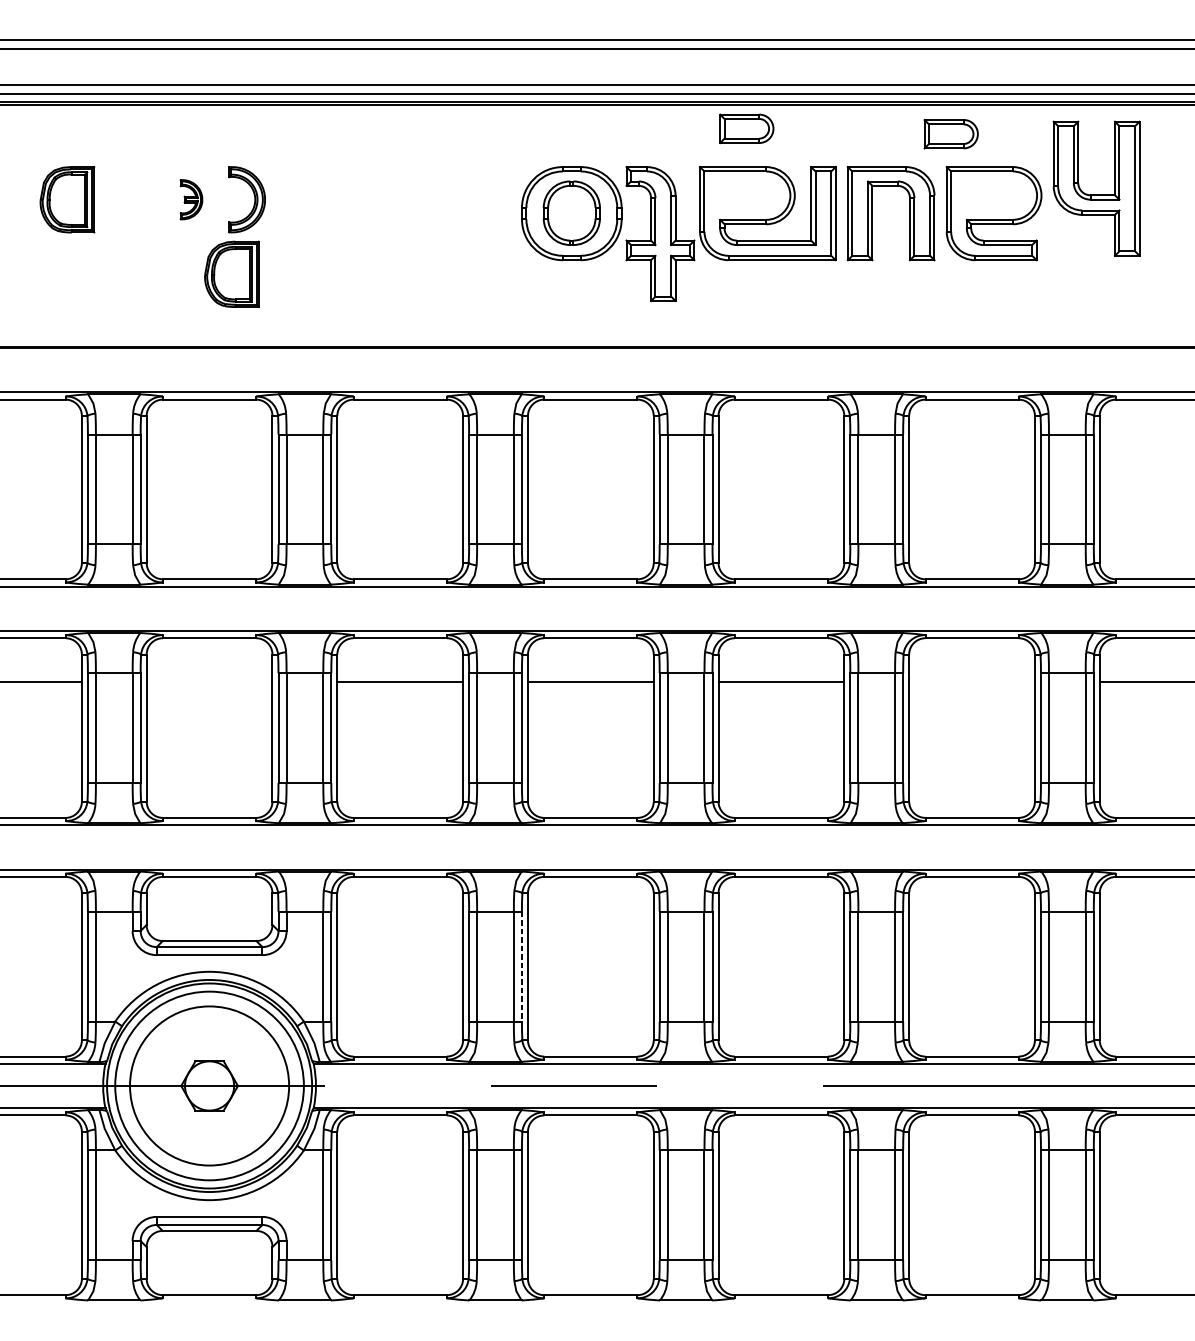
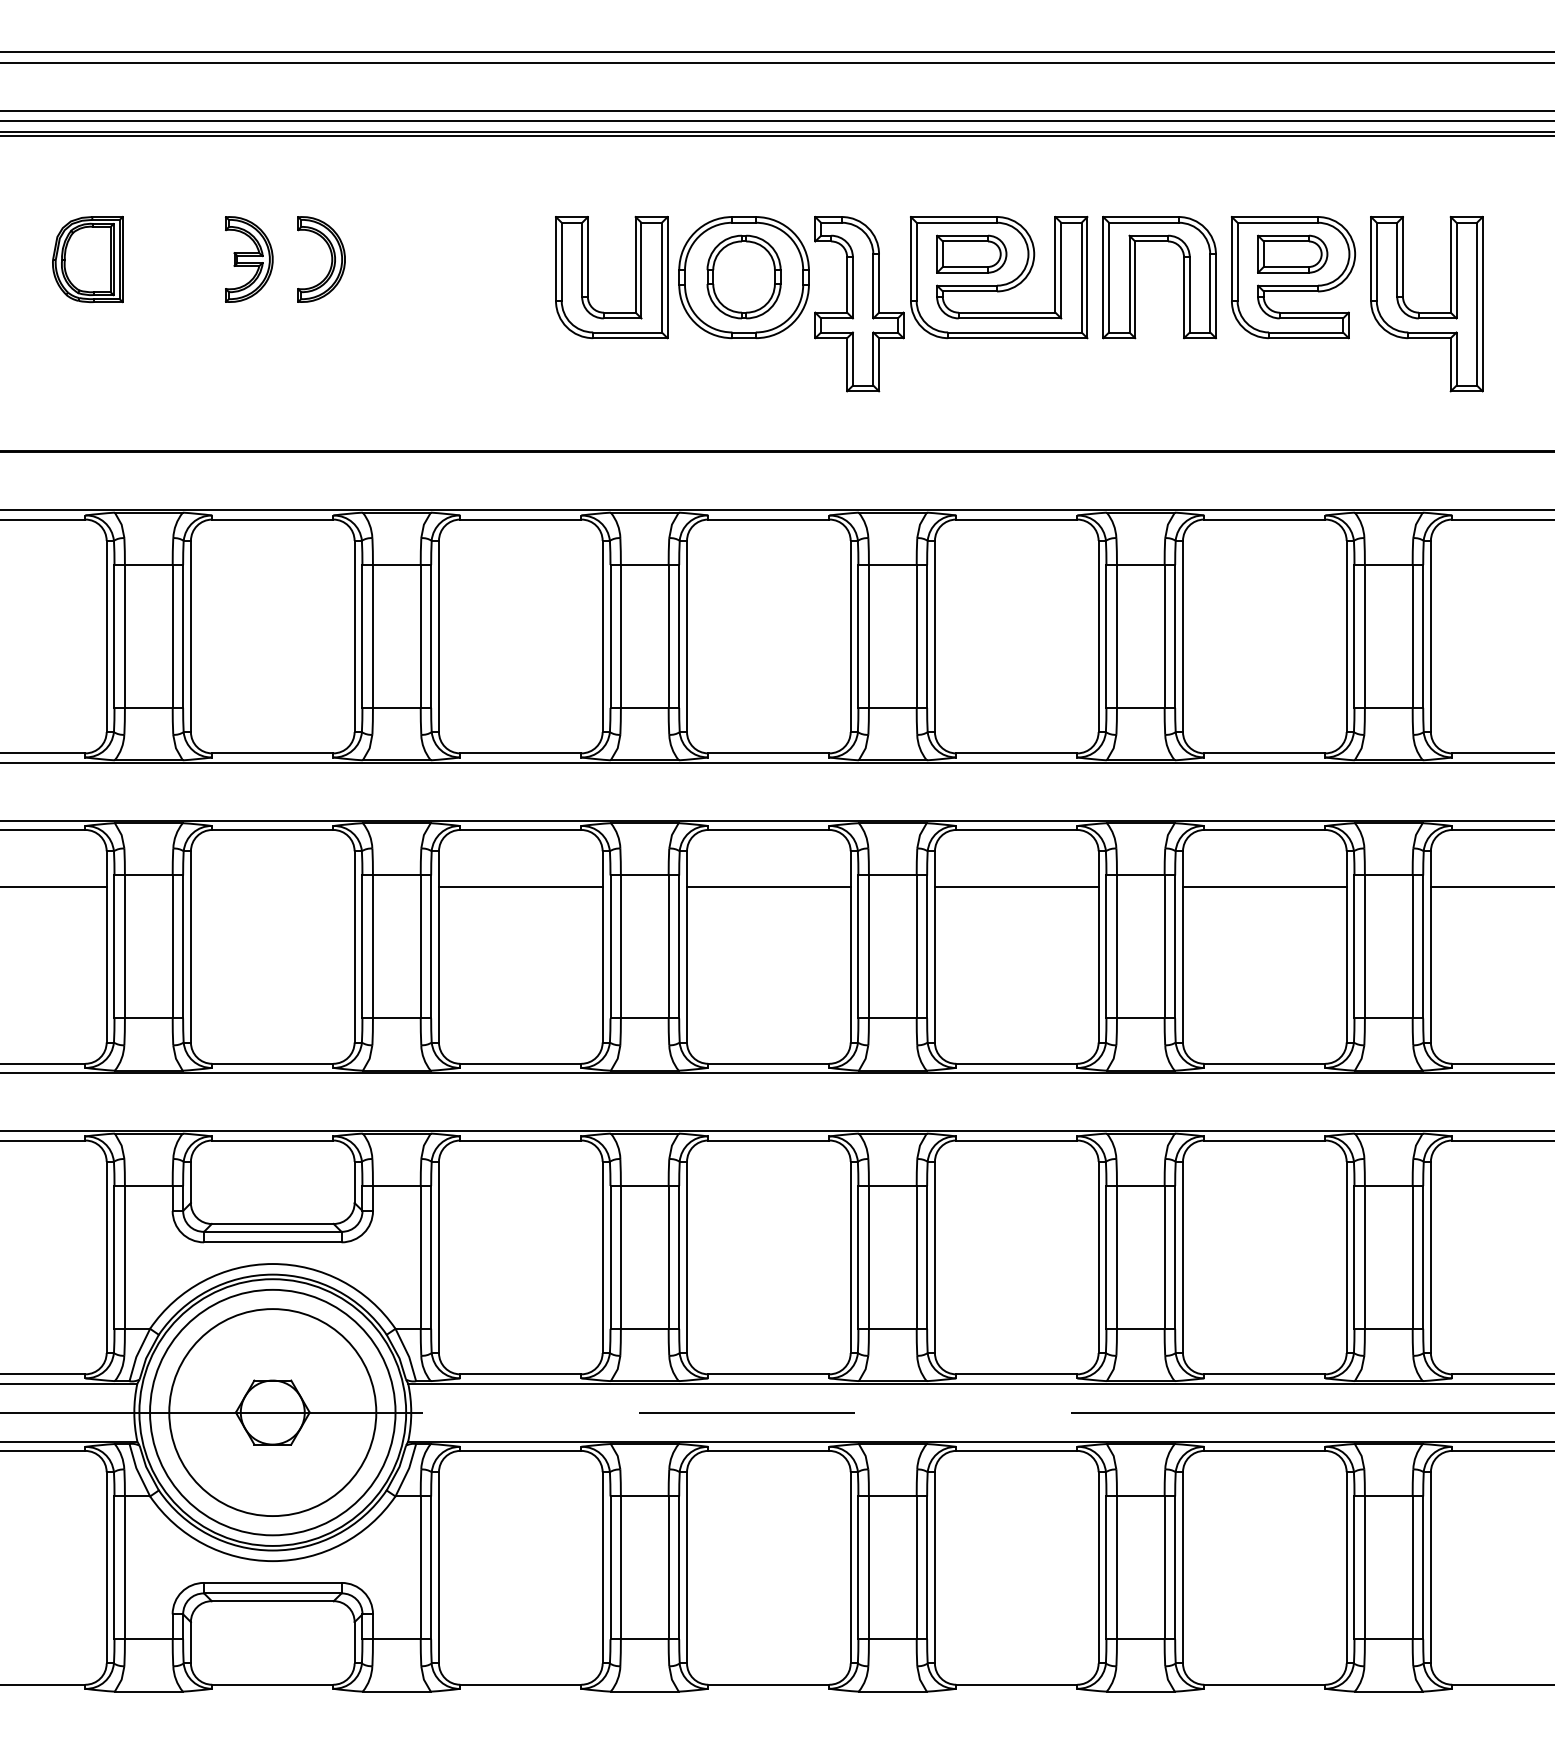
part: (746, 128) -> (971, 253), moved
part: (951, 133) -> (1292, 253), moved
part: (1096, 195) -> (1426, 312), moved
part: (191, 199) -> (249, 259), size x1.67
part: (452, 213) -> (588, 277), added
part: (231, 274) -> (301, 356), removed
line: (971, 681) -> (1264, 886), added
line: (522, 966) -> (679, 1257), dashed -> solid

